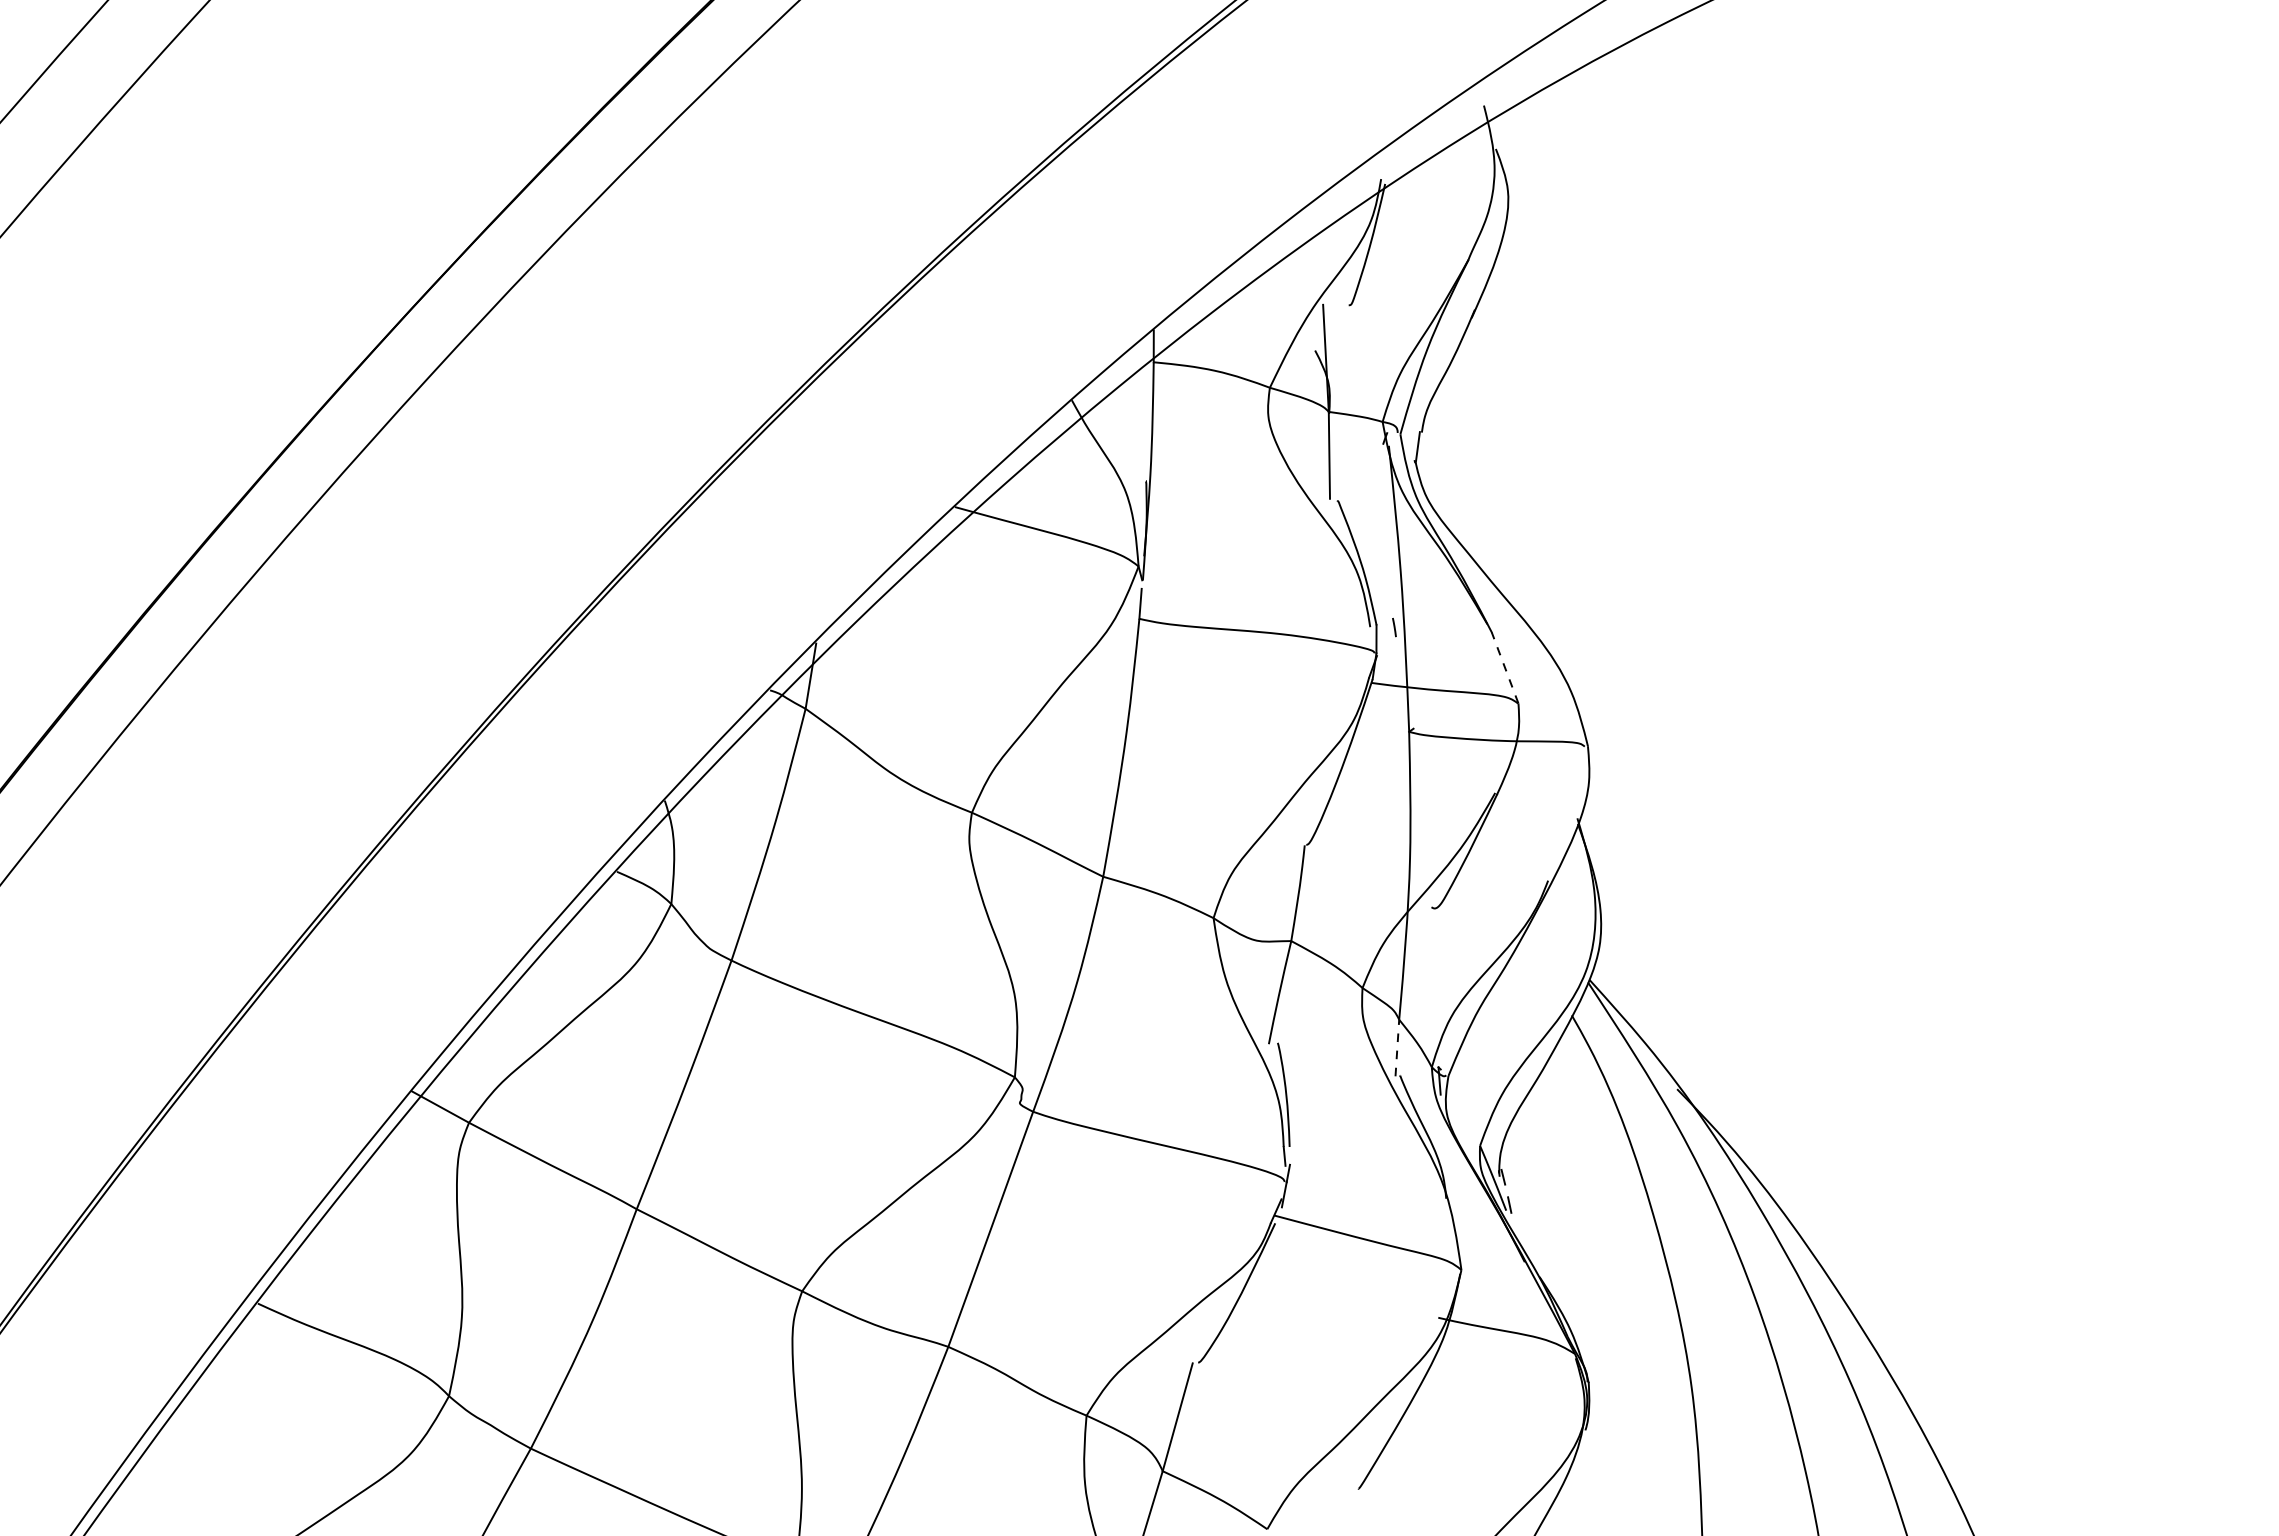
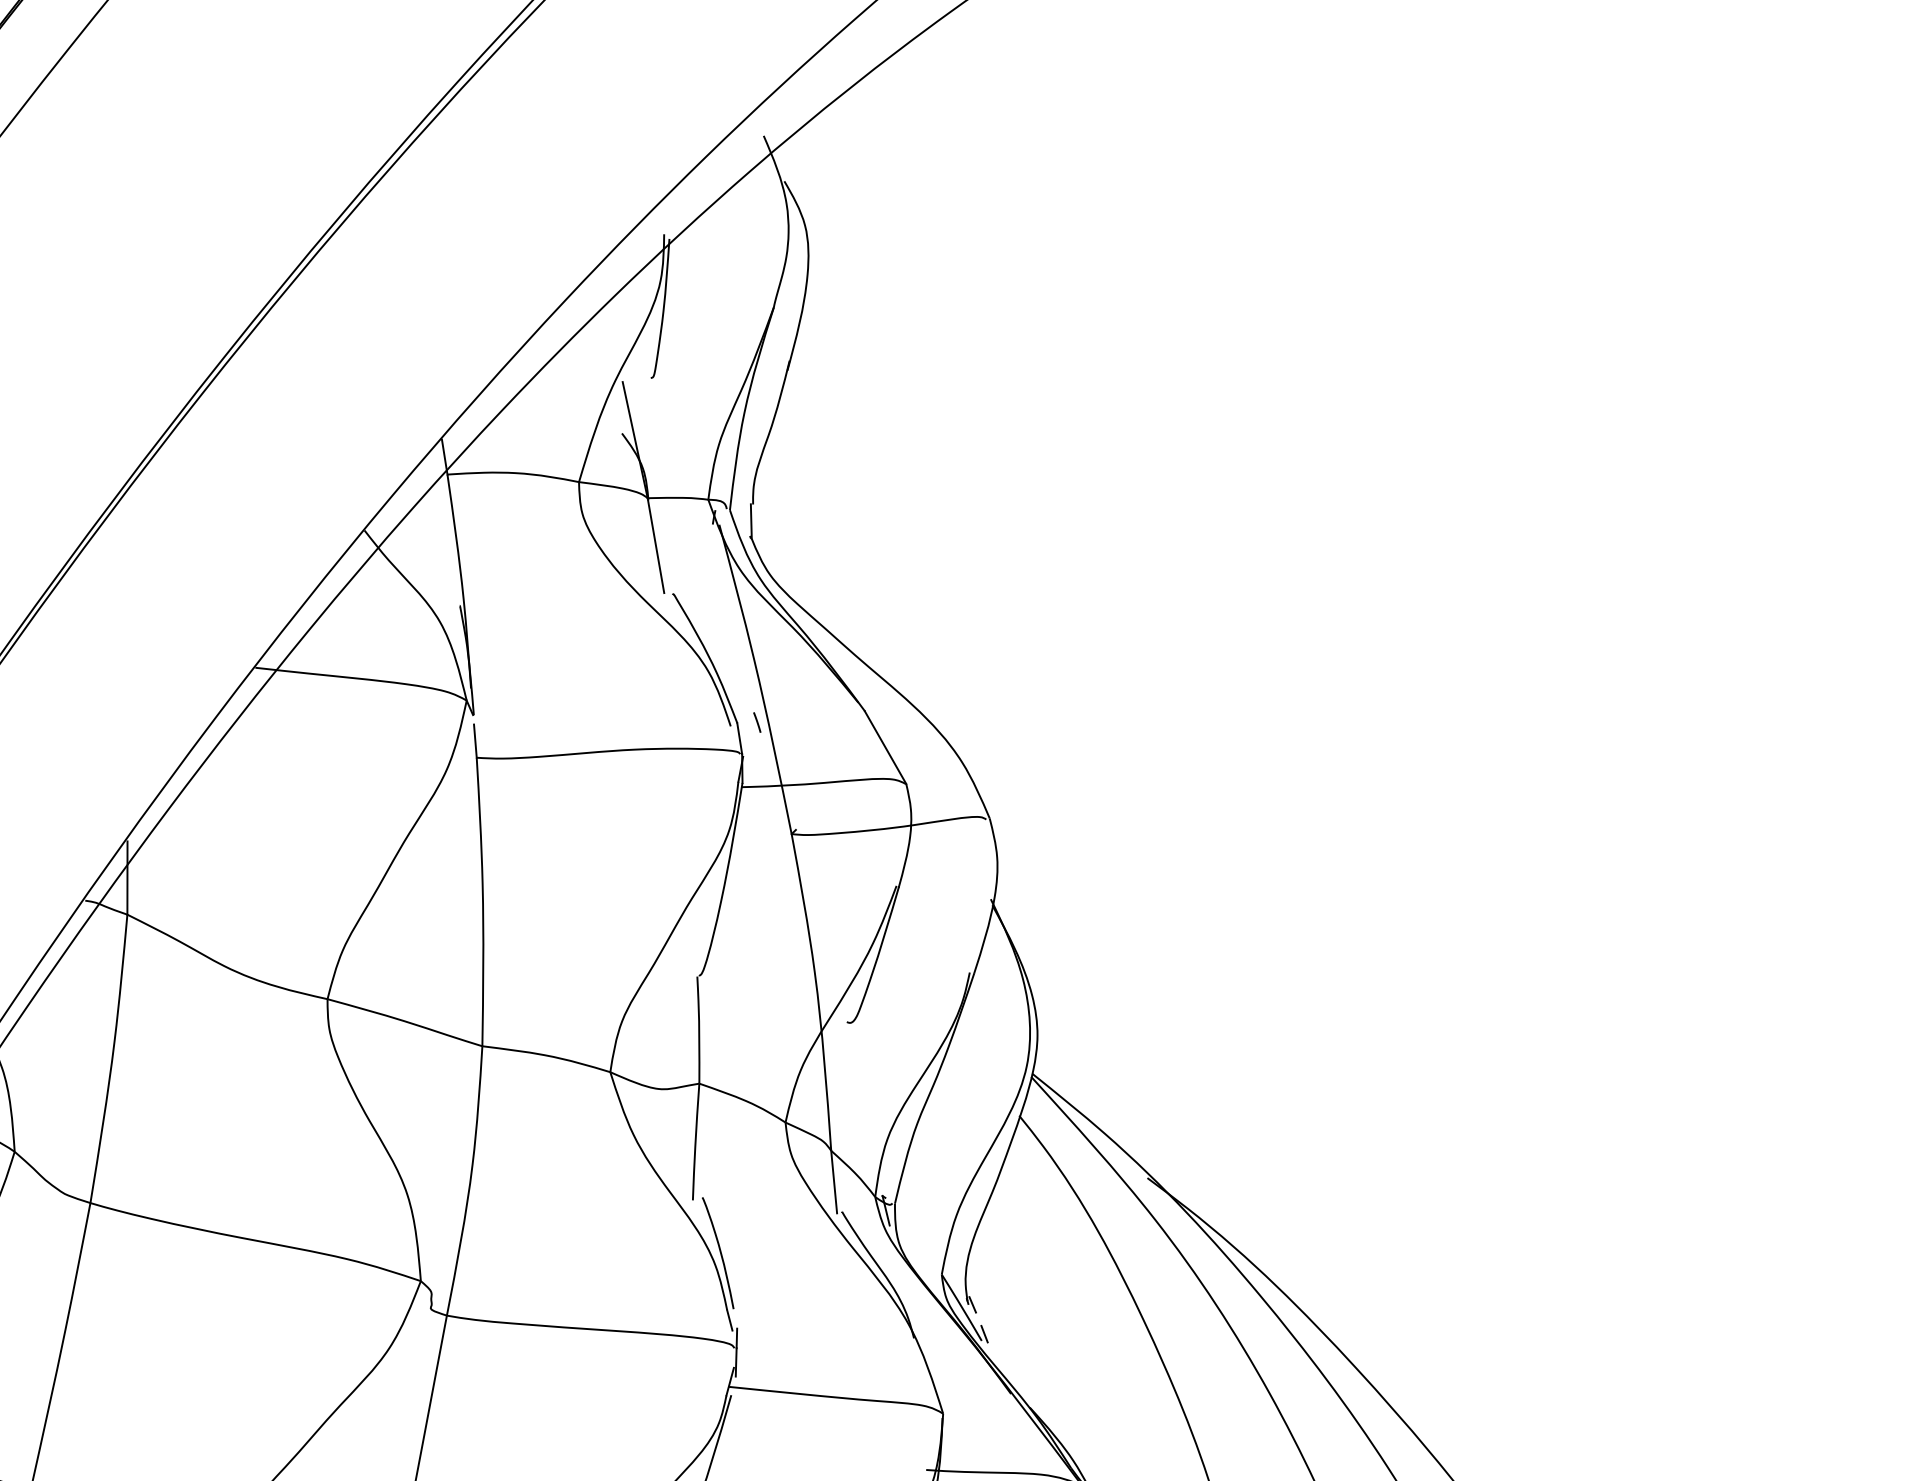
line: (1505, 668) -> (885, 747), dashed -> solid
line: (1397, 1047) -> (834, 1181), dashed -> solid

